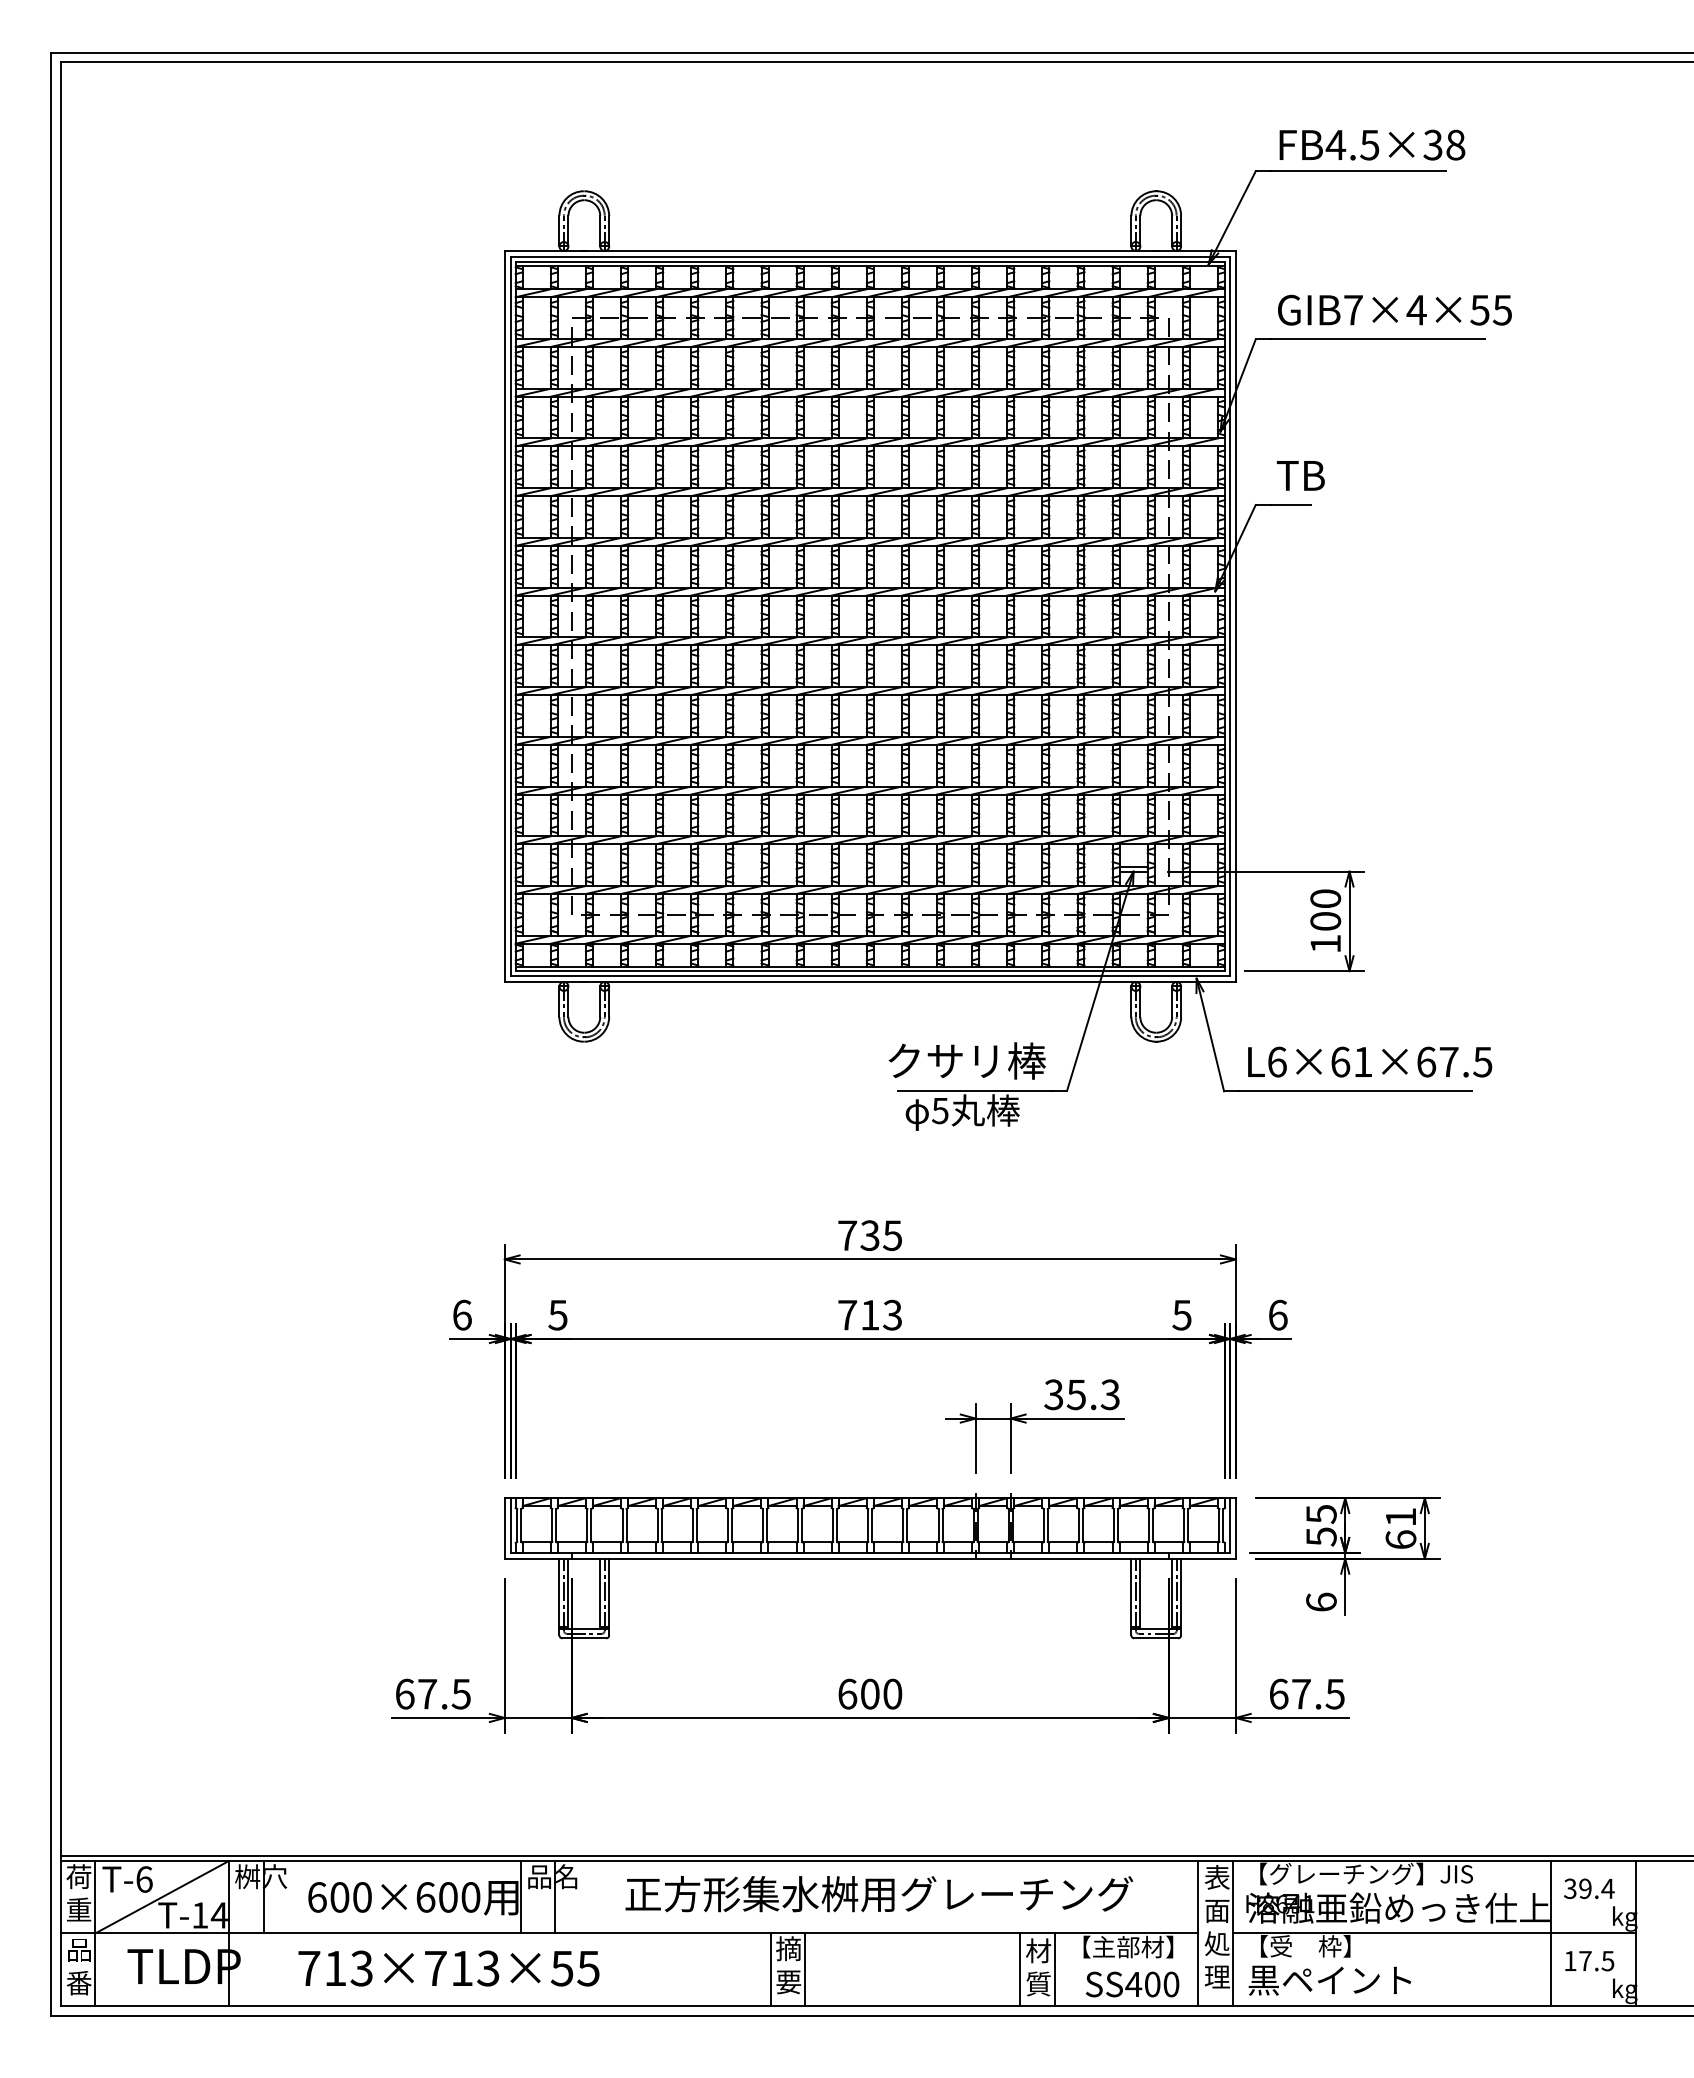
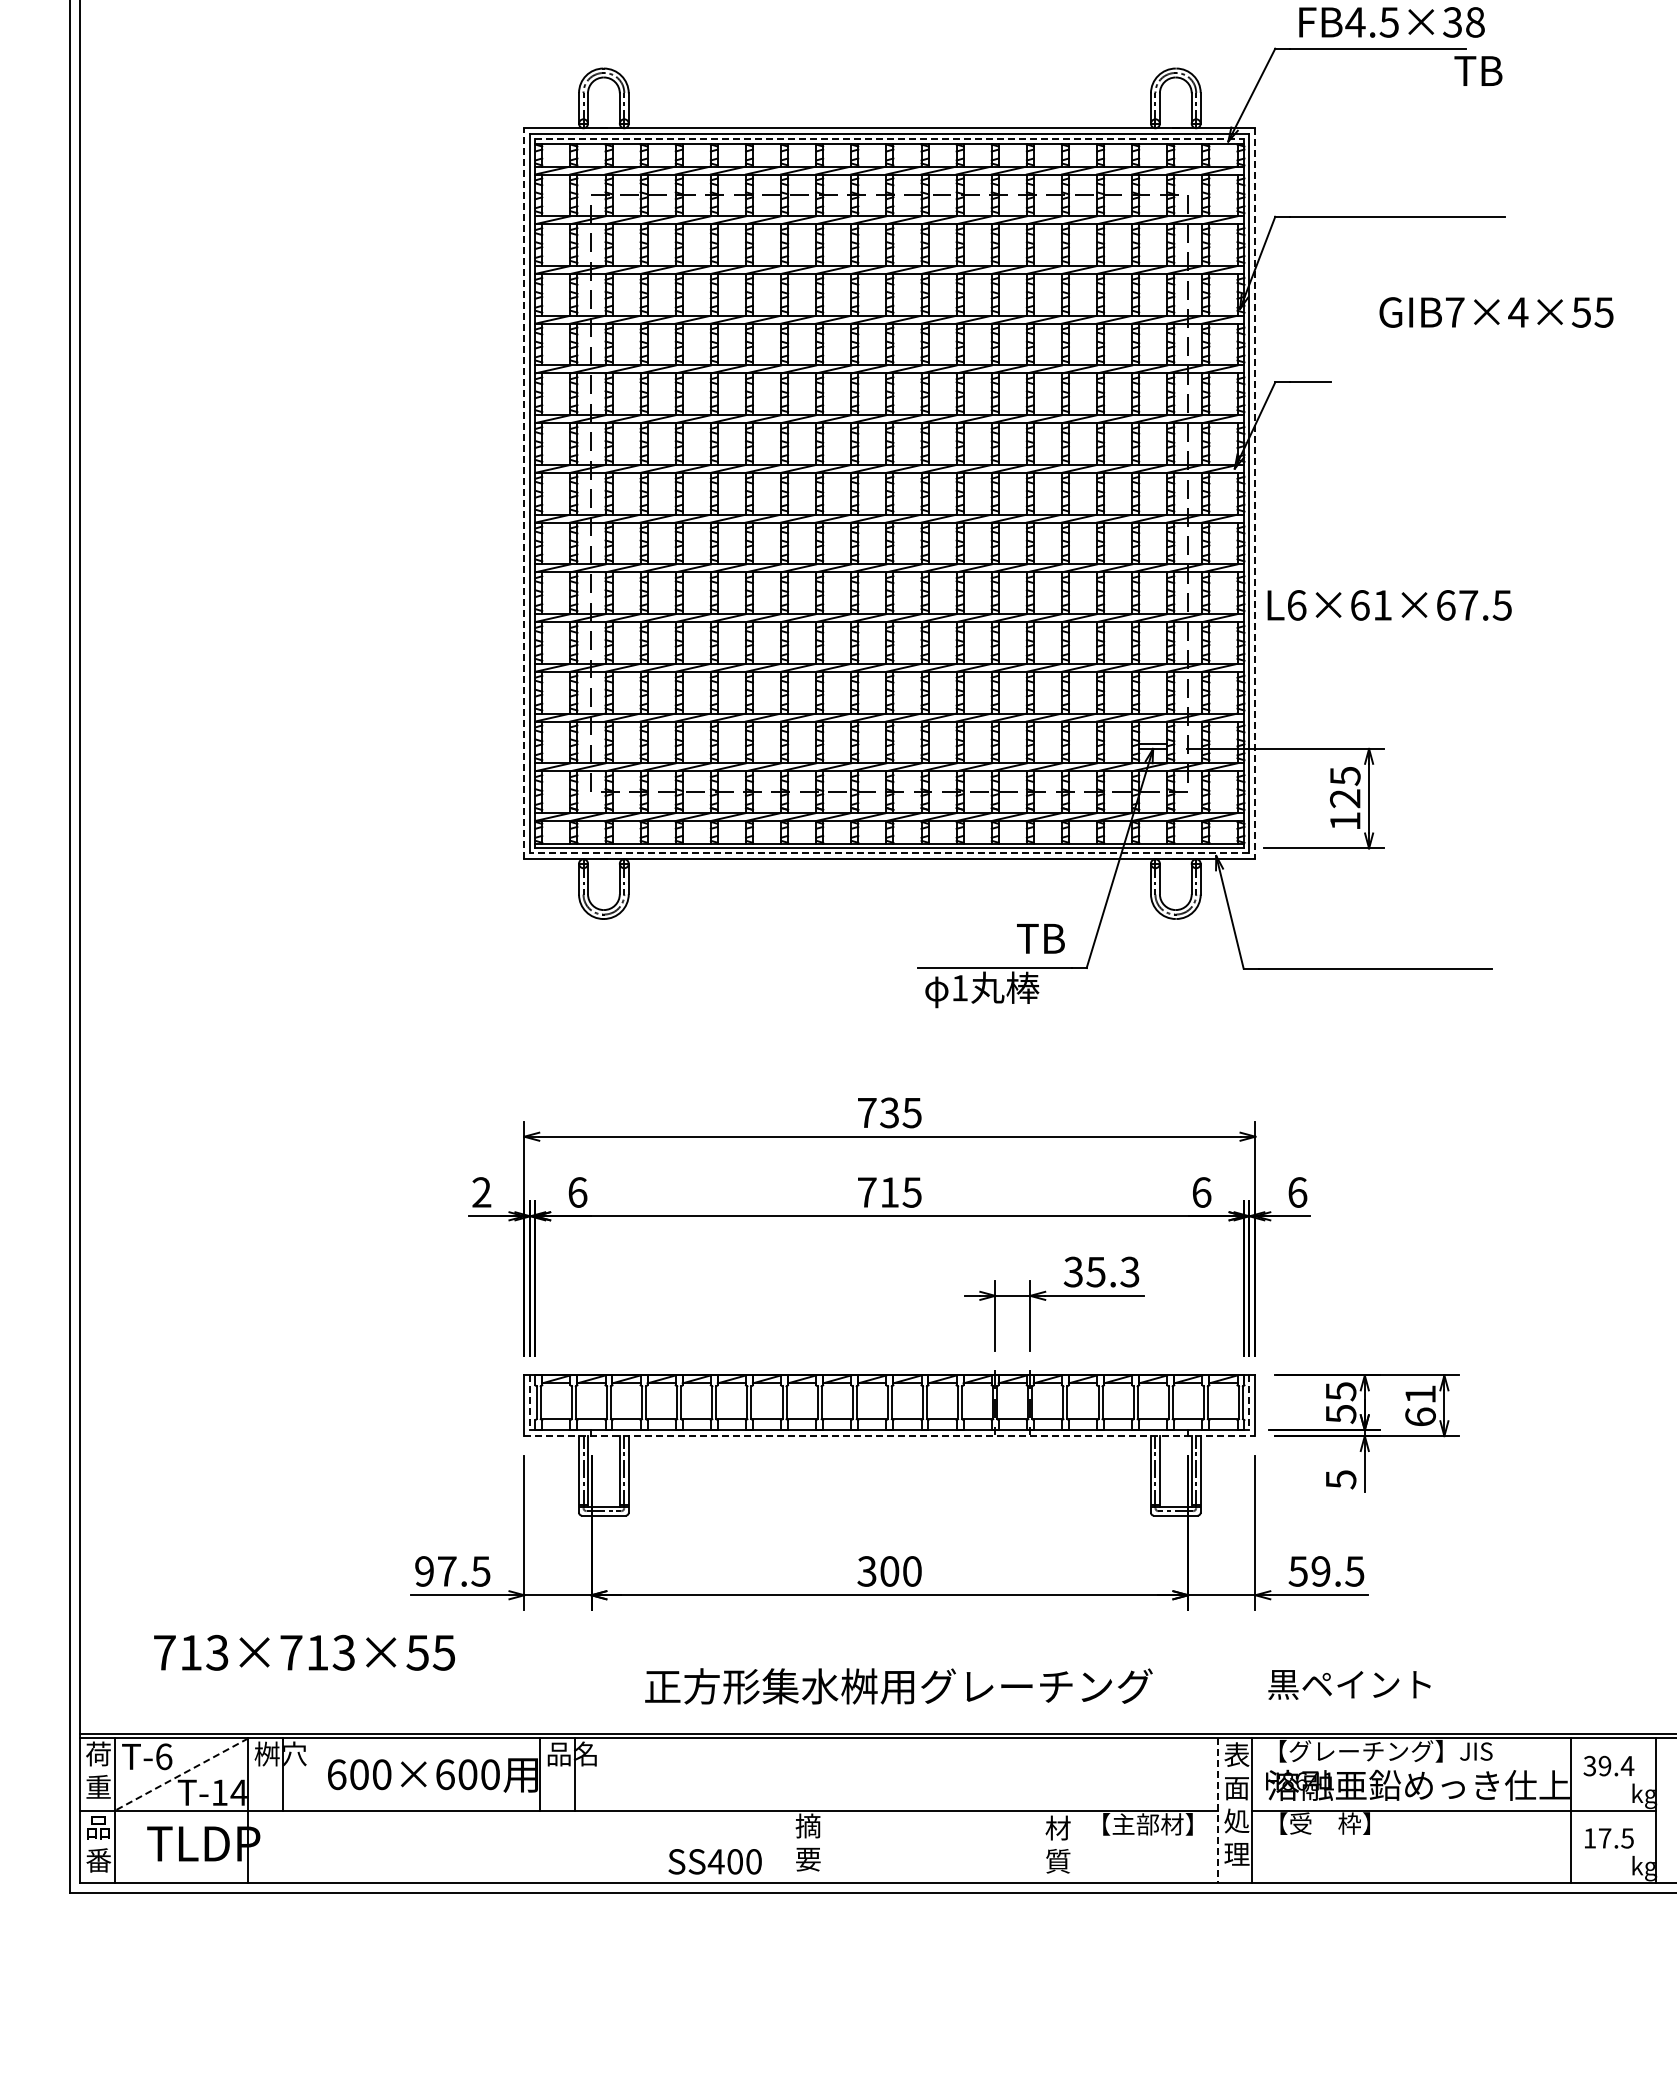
line: (870, 261) -> (890, 138), solid -> dashed
text: (1394, 309) -> (1496, 311), moved
text: (1300, 475) -> (1478, 70), moved
line: (504, 616) -> (524, 493), solid -> dashed
line: (1235, 616) -> (1255, 493), solid -> dashed
text: (1325, 909) -> (1345, 786), 100 -> 125
line: (870, 976) -> (890, 853), solid -> dashed
text: (966, 1060) -> (986, 937), クサリ棒 -> TB
text: (1370, 1061) -> (1390, 604), moved
text: (940, 1111) -> (960, 988), 5 -> 1
text: (462, 1314) -> (482, 1191), 6 -> 2
text: (557, 1314) -> (577, 1191), 5 -> 6
text: (892, 1314) -> (912, 1191), 713 -> 715
text: (1181, 1314) -> (1201, 1191), 5 -> 6
line: (510, 1525) -> (530, 1402), solid -> dashed
line: (1229, 1525) -> (1249, 1402), solid -> dashed
line: (870, 1558) -> (890, 1435), solid -> dashed
text: (1321, 1602) -> (1341, 1479), 6 -> 5
text: (404, 1693) -> (424, 1570), 67.5 -> 97.5
text: (847, 1693) -> (867, 1570), 600 -> 300
text: (1289, 1693) -> (1309, 1570), 67.5 -> 59.5
text: (879, 1894) -> (899, 1686), moved
line: (162, 1897) -> (182, 1774), solid -> dashed
line: (1197, 1933) -> (1217, 1810), solid -> dashed
text: (448, 1968) -> (304, 1652), moved
line: (770, 1969) -> (790, 1846), removed
line: (805, 1969) -> (825, 1846), removed
line: (1020, 1969) -> (1040, 1846), removed
line: (1055, 1969) -> (1075, 1846), removed
text: (1329, 1980) -> (1349, 1684), moved
text: (1132, 1984) -> (715, 1861), moved

